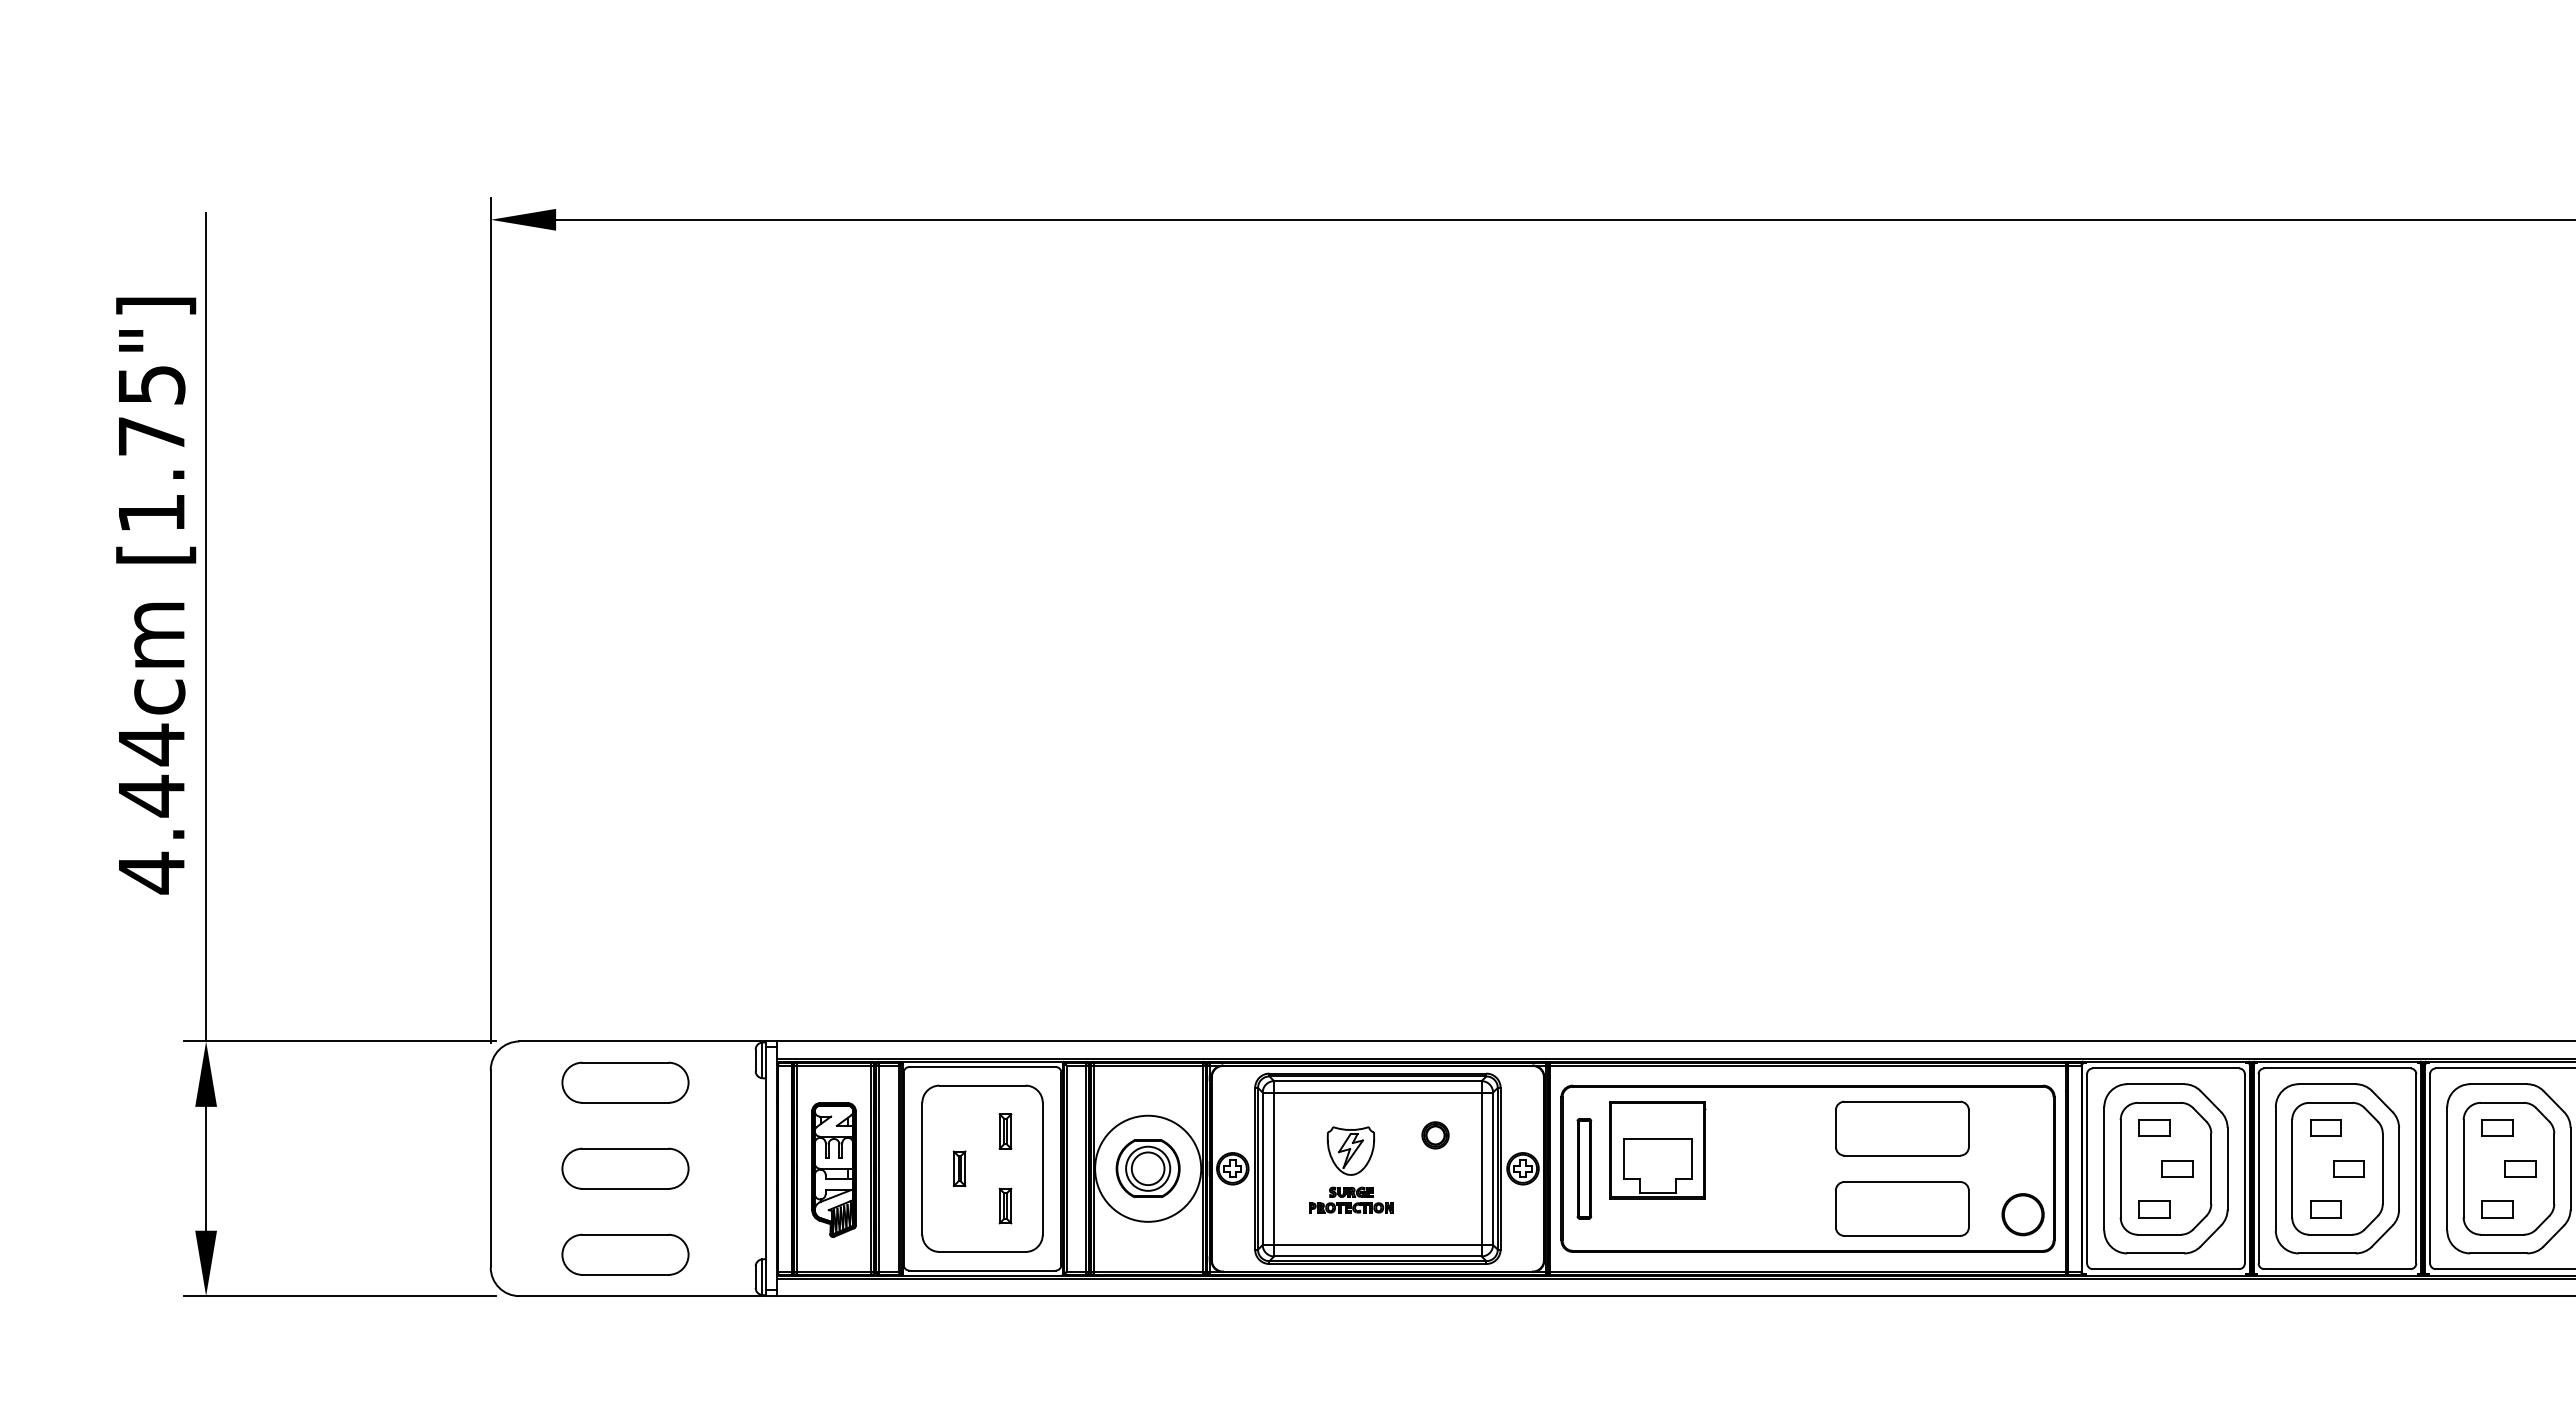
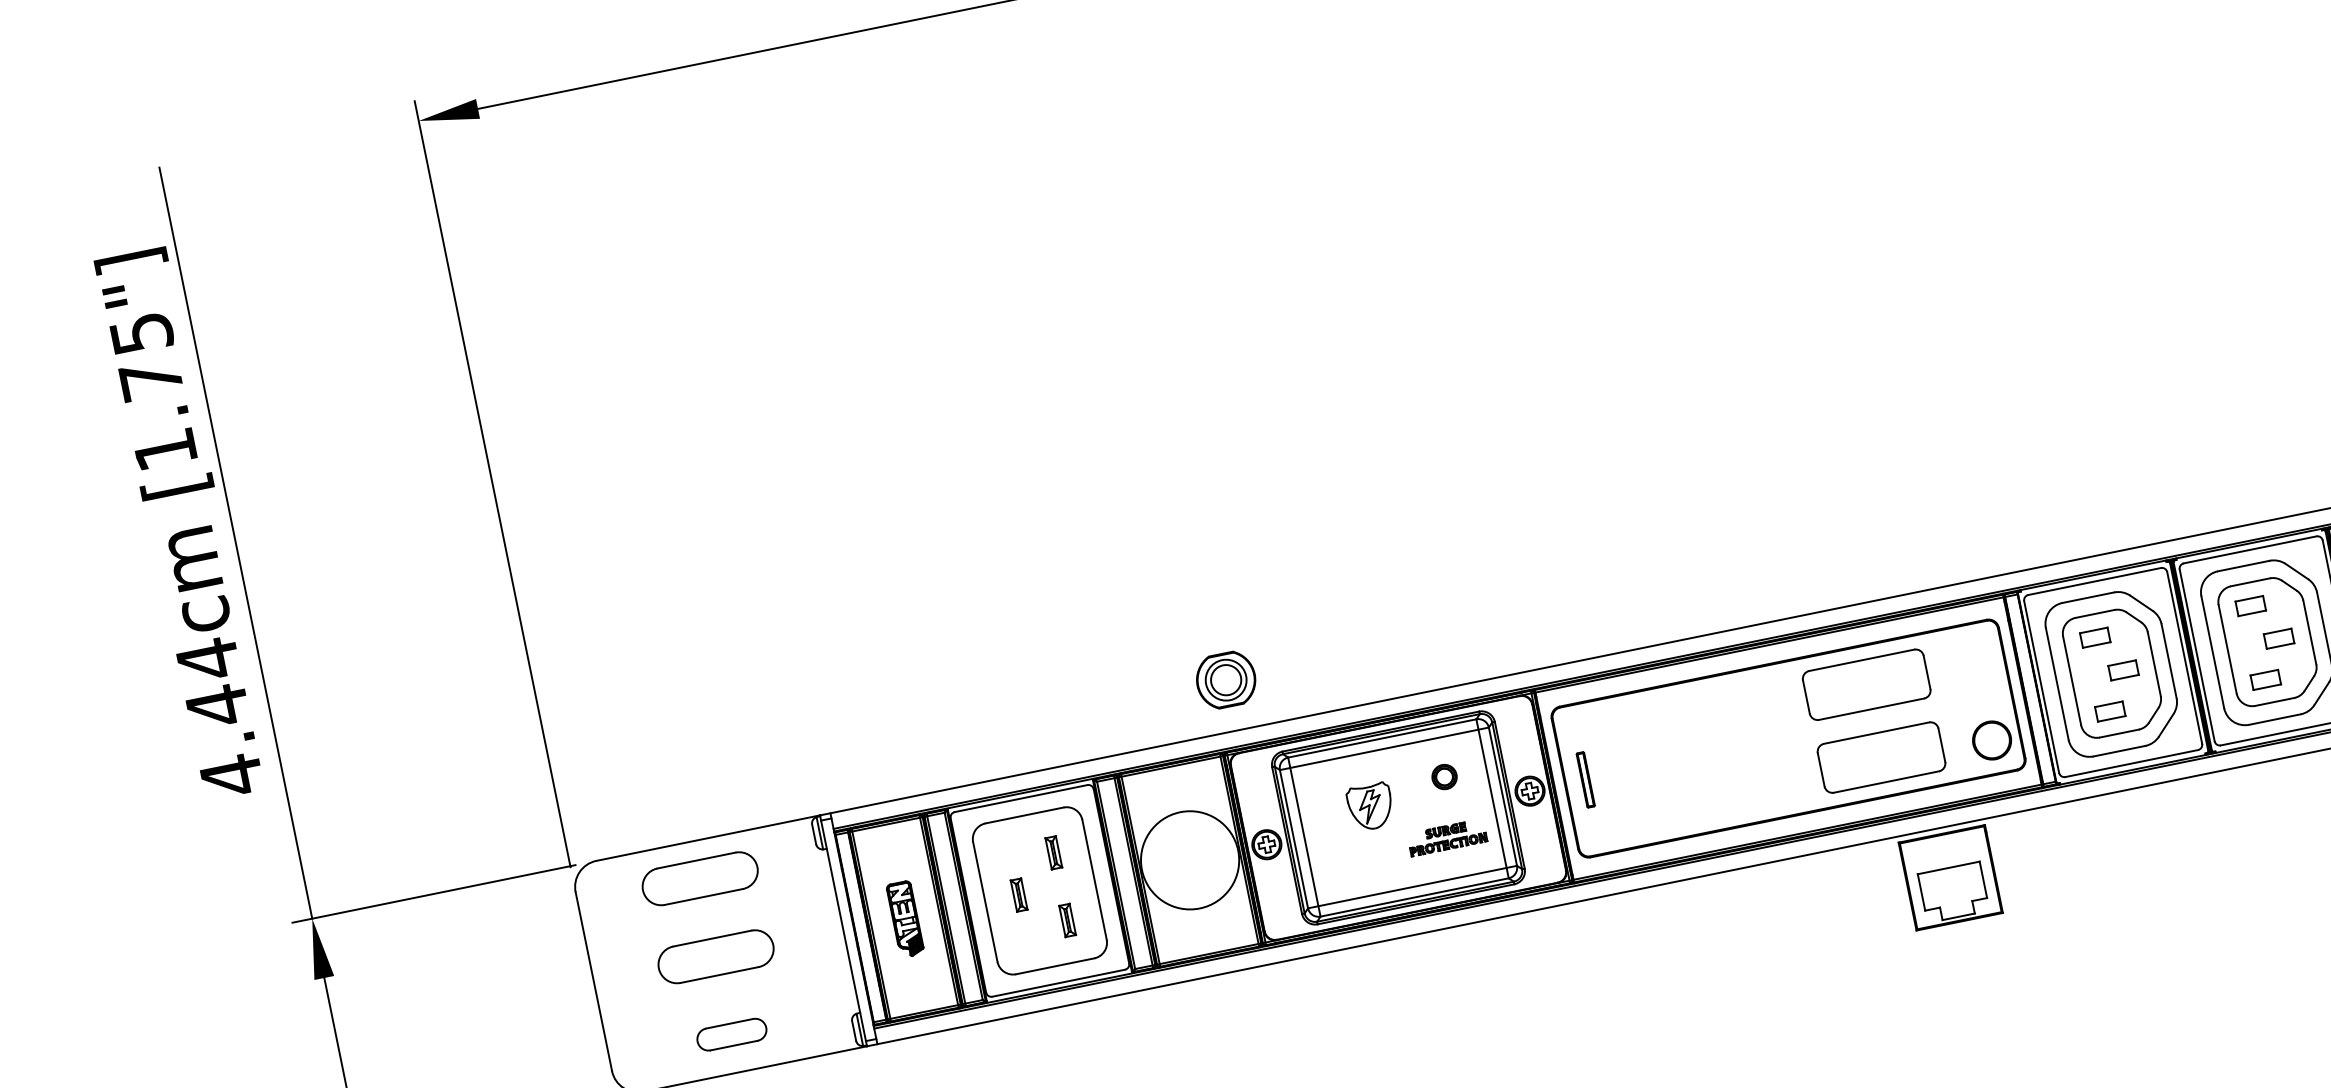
part: (1657, 1150) -> (1950, 878), moved
part: (1147, 1168) -> (1225, 680), moved
part: (1584, 1168) -> (1585, 779), size x0.6
part: (833, 1169) -> (904, 919), size x0.6
part: (1351, 1199) -> (1447, 837), moved
part: (625, 1254) -> (731, 1034), size x0.6

